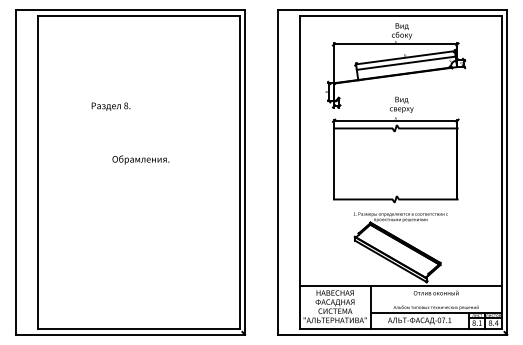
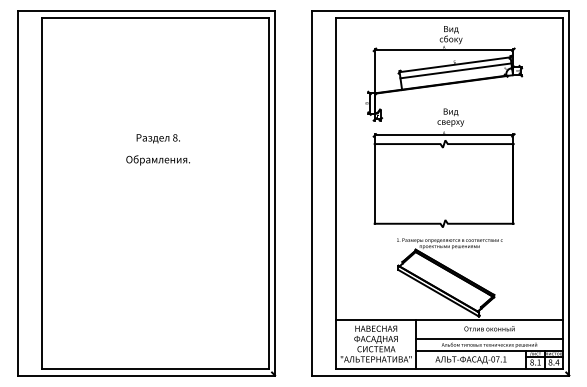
text: (110, 106) -> (157, 138), moved
text: (140, 159) -> (157, 159), moved
line: (435, 301) -> (488, 338), added

